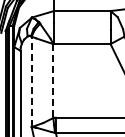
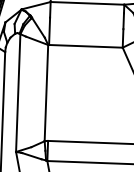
line: (31, 81) -> (18, 92), dashed -> solid
line: (53, 81) -> (46, 93), dashed -> solid

